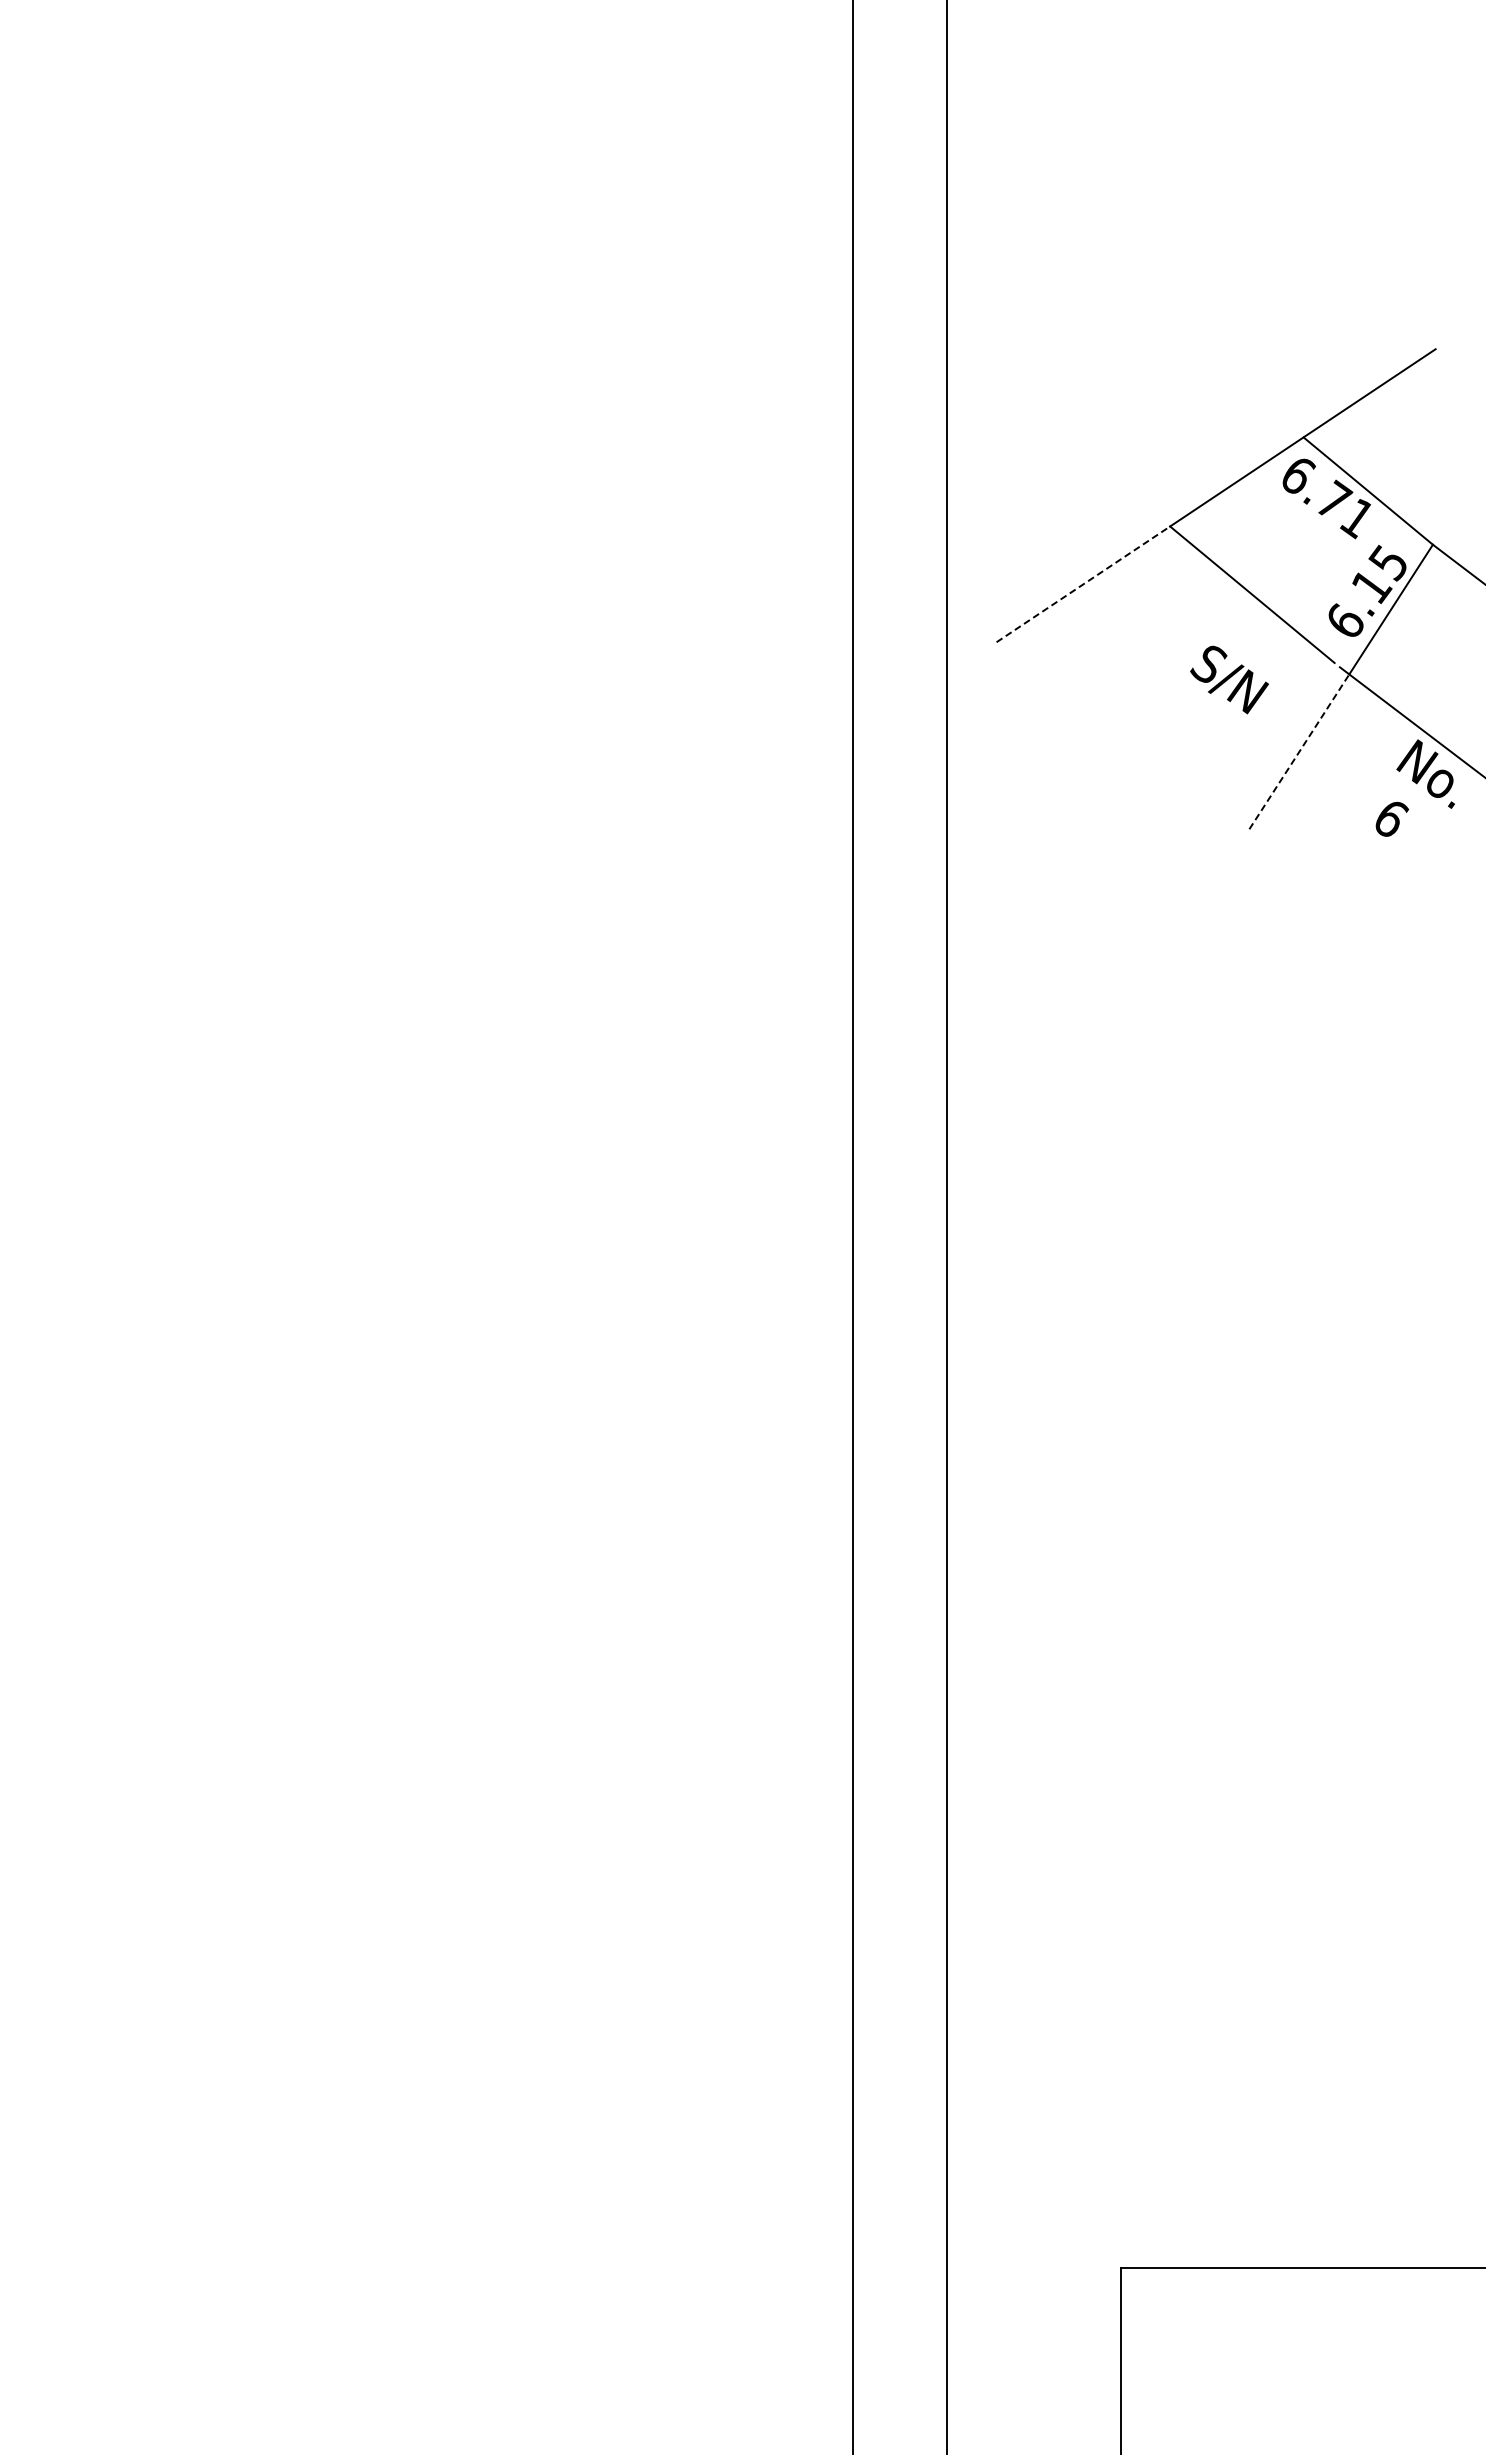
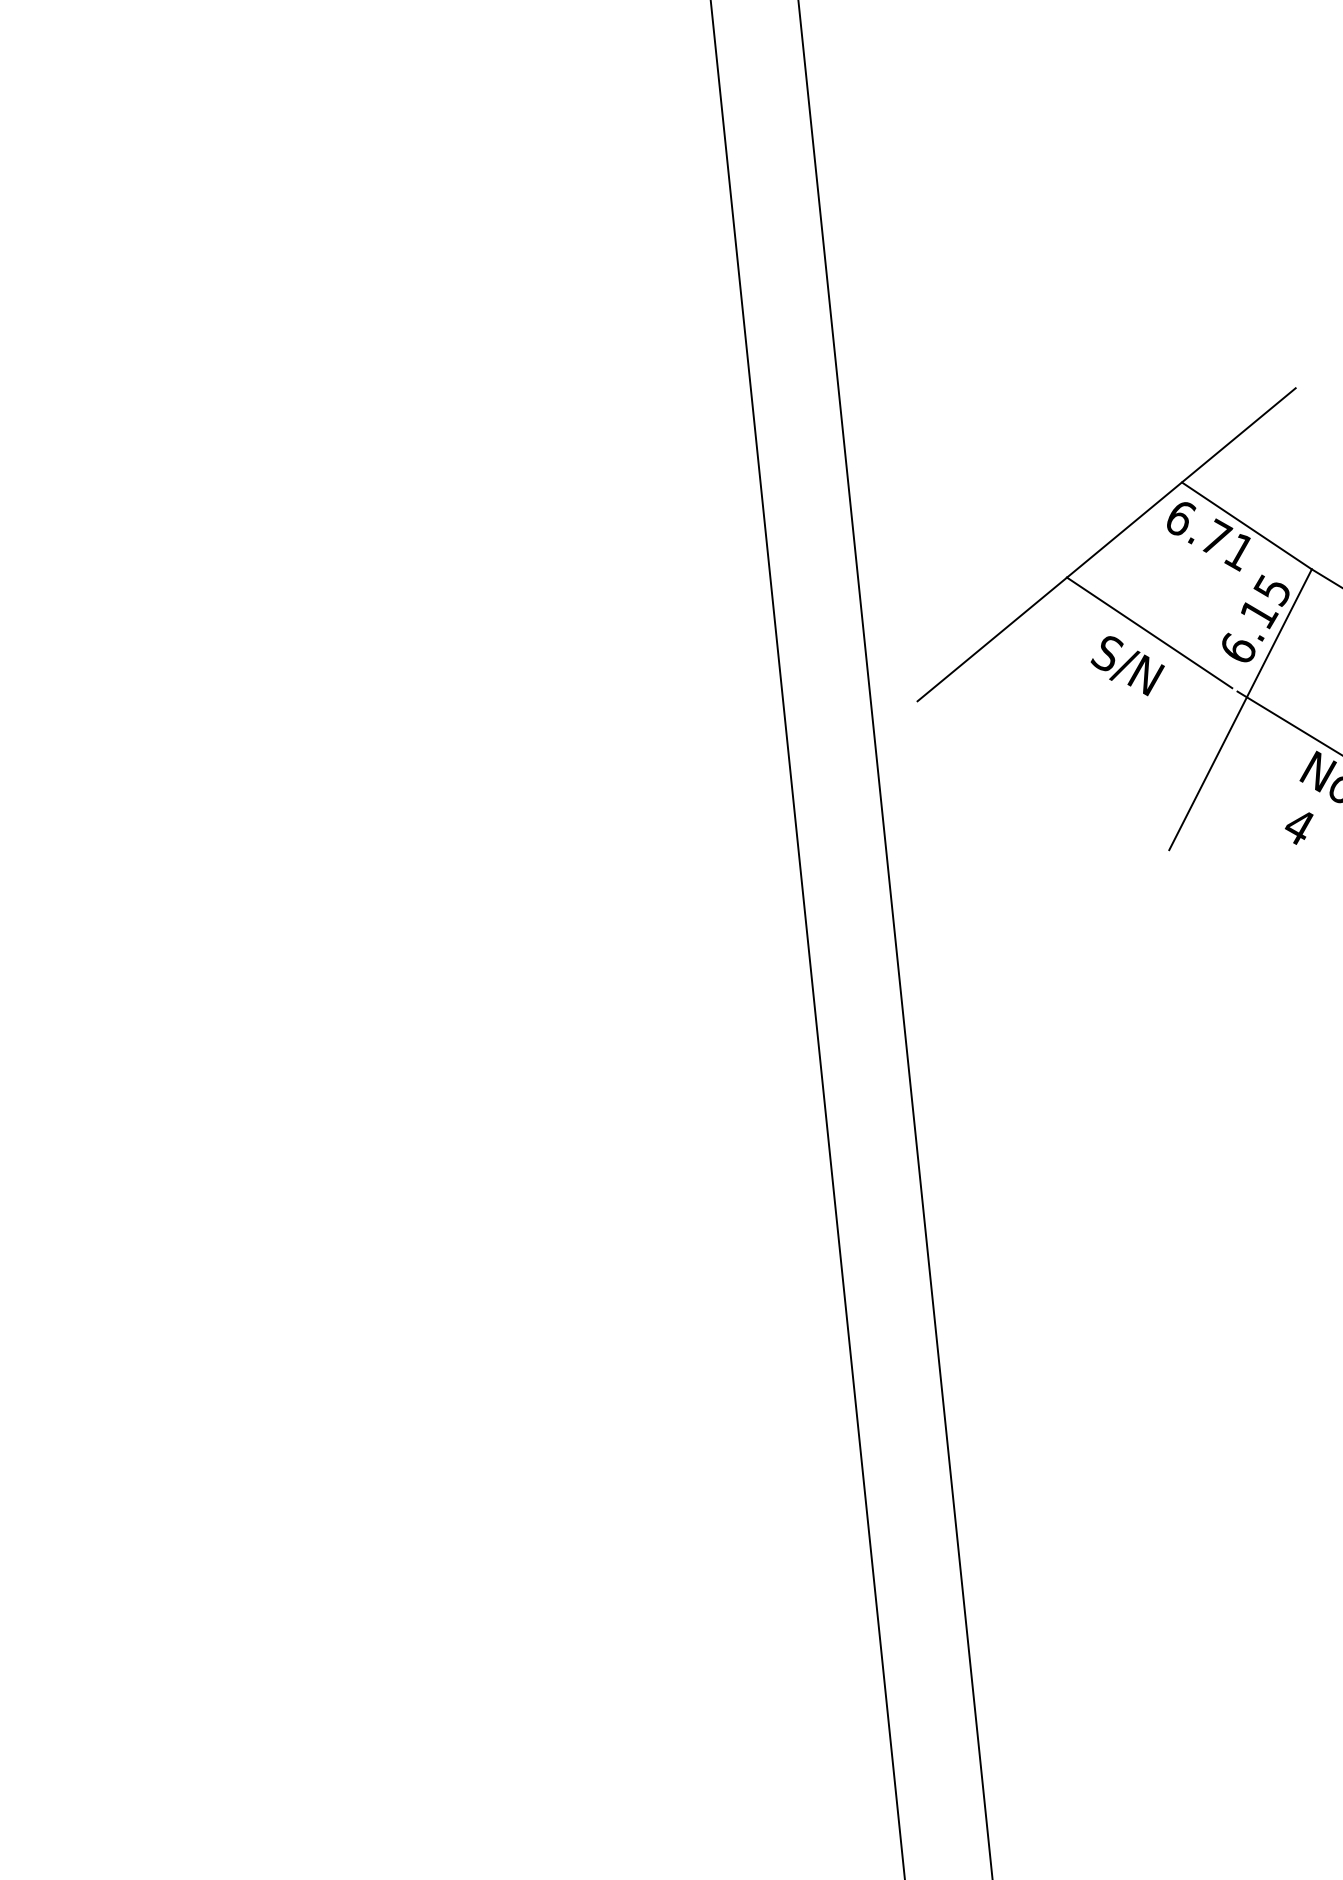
line: (1083, 584) -> (992, 639), dashed -> solid
text: (1229, 679) -> (1127, 665), moved
line: (1299, 751) -> (1208, 773), dashed -> solid
text: (1392, 819) -> (1300, 827), 6 -> 4

